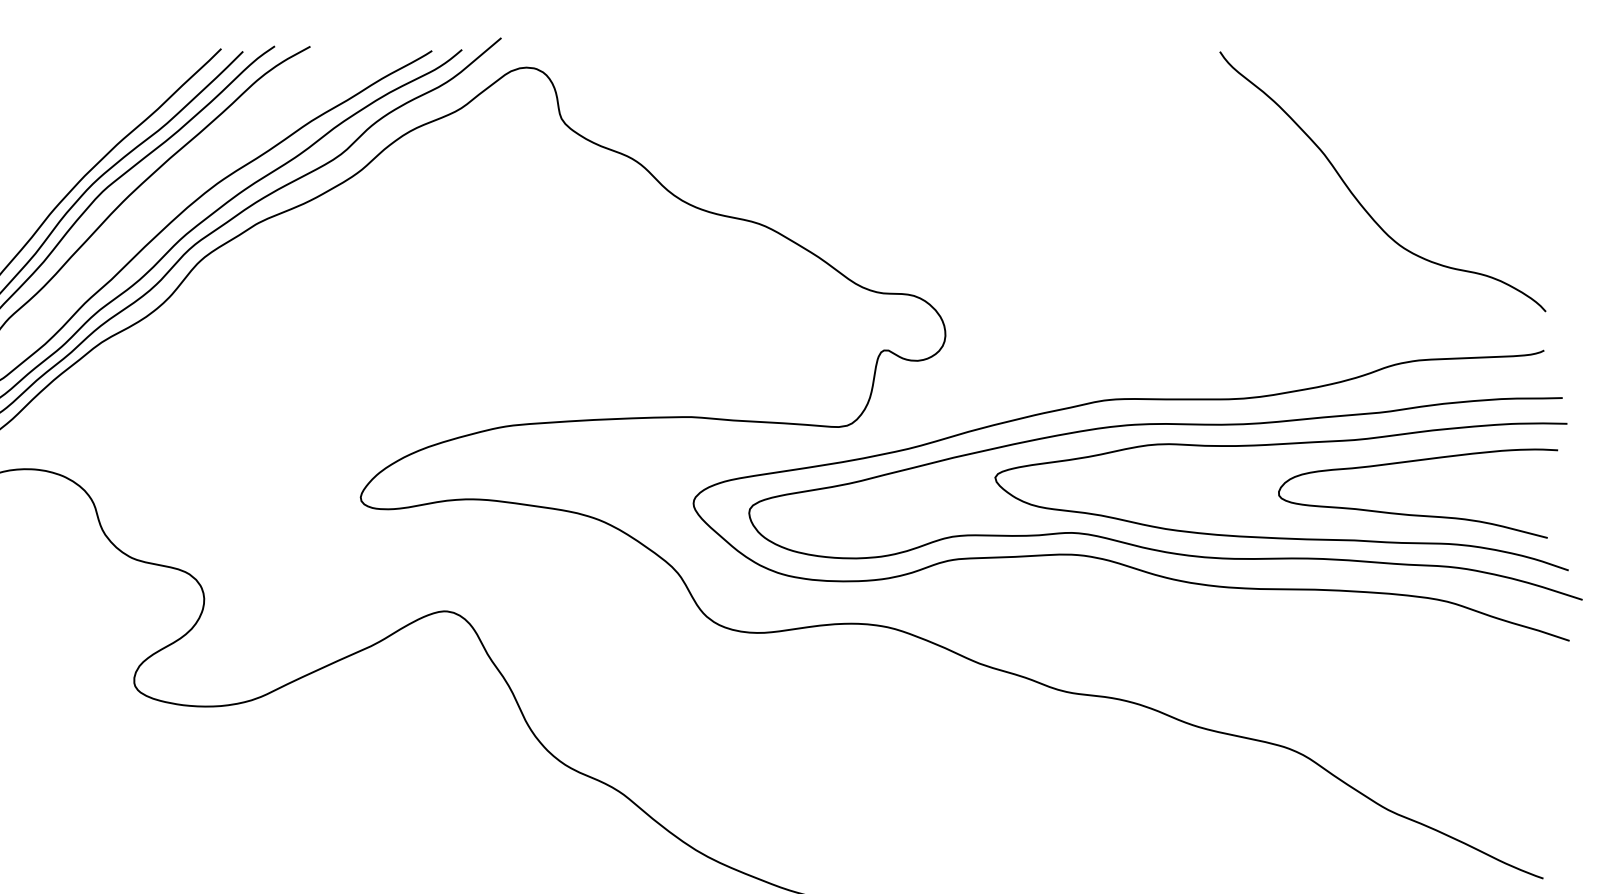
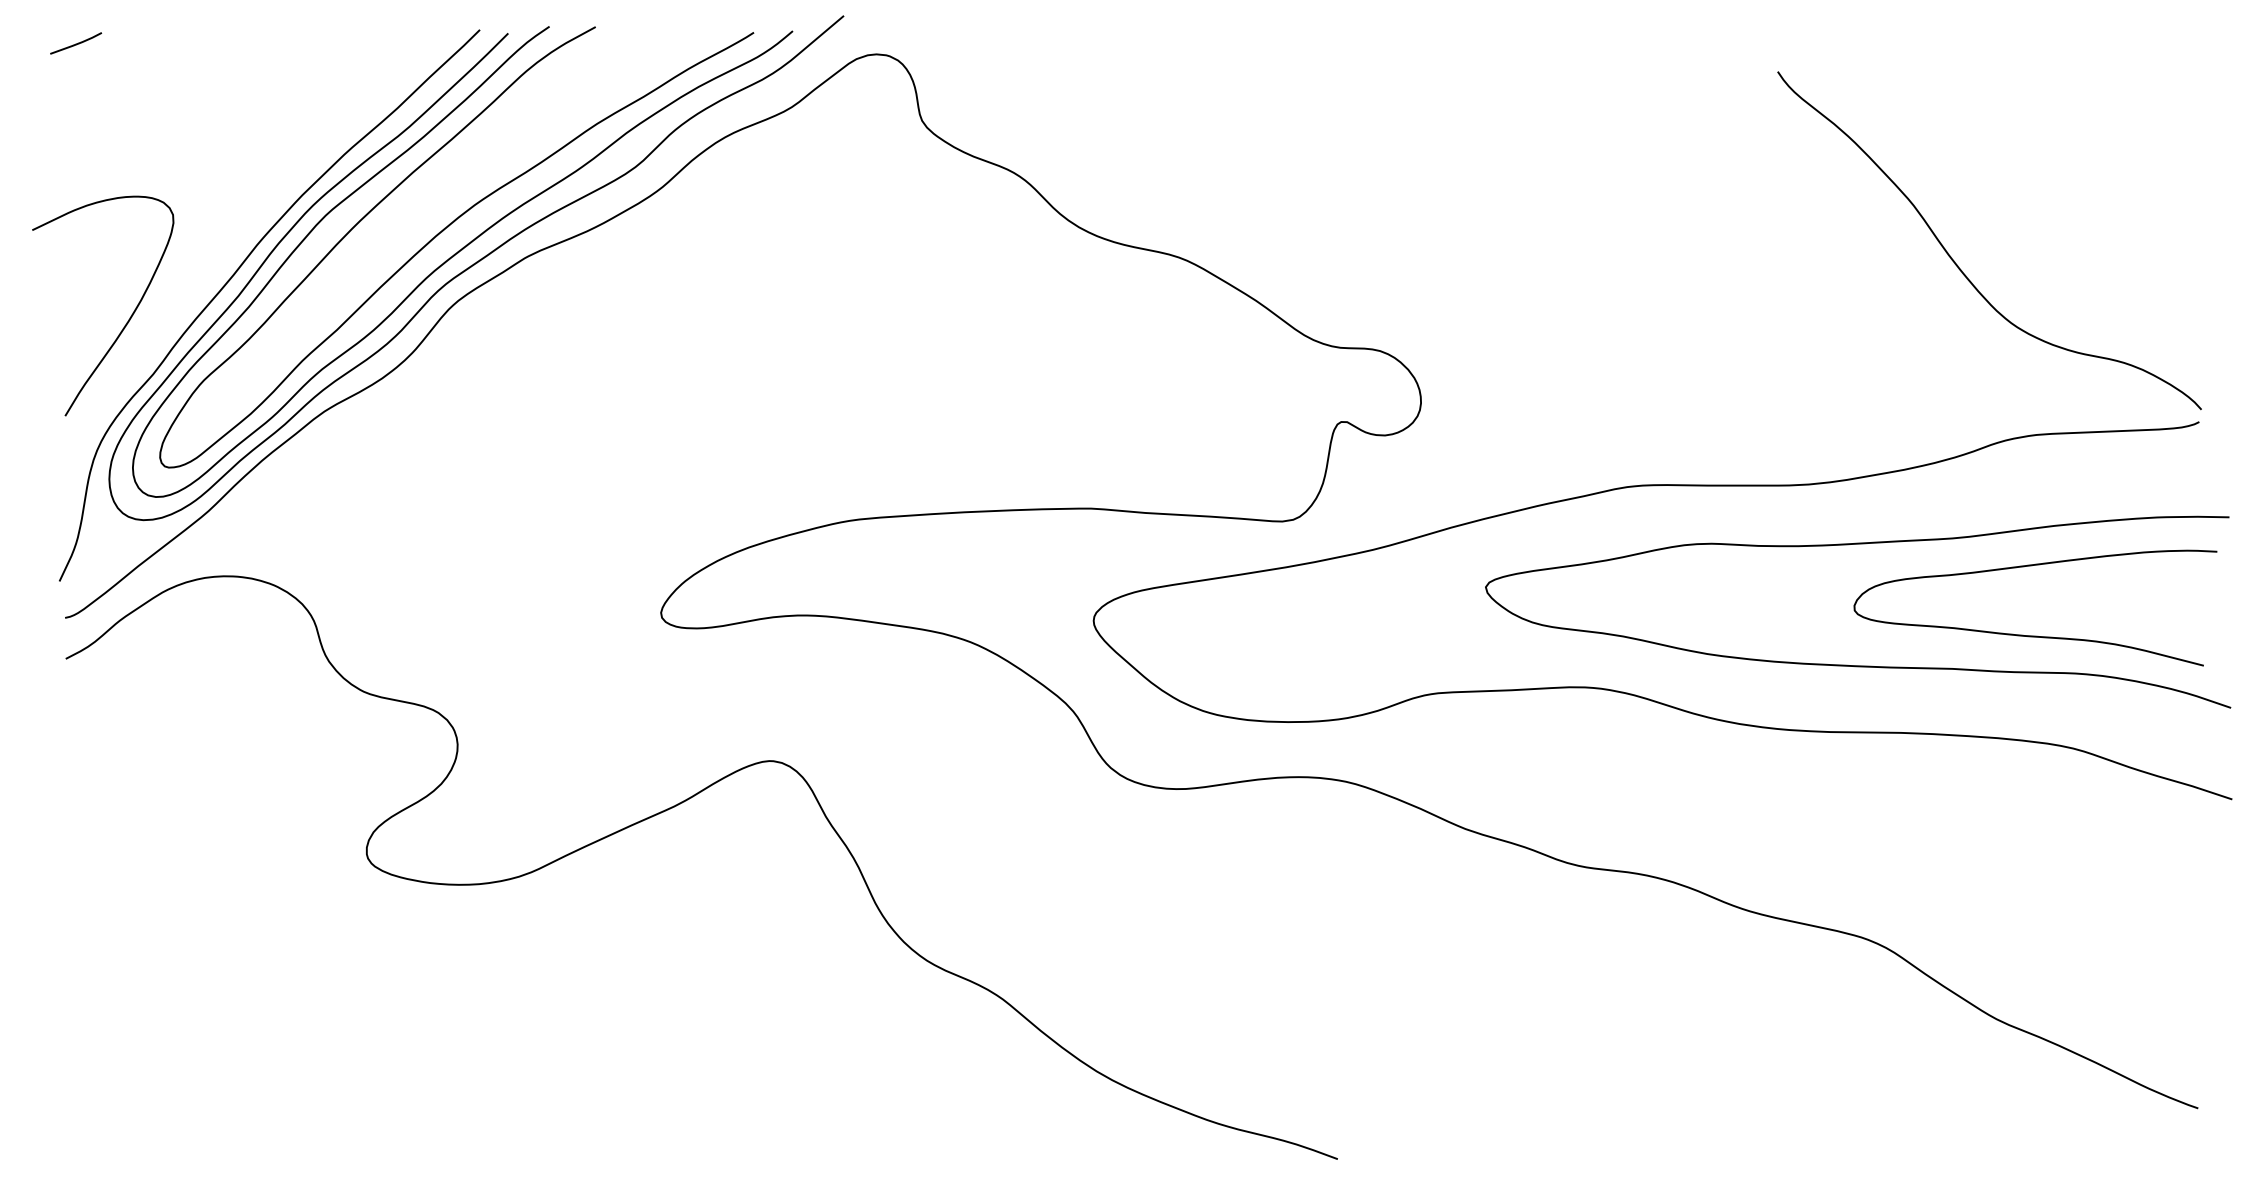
curve: (1358, 200) -> (1958, 265), moved
curve: (1156, 549) -> (1695, 680), removed

